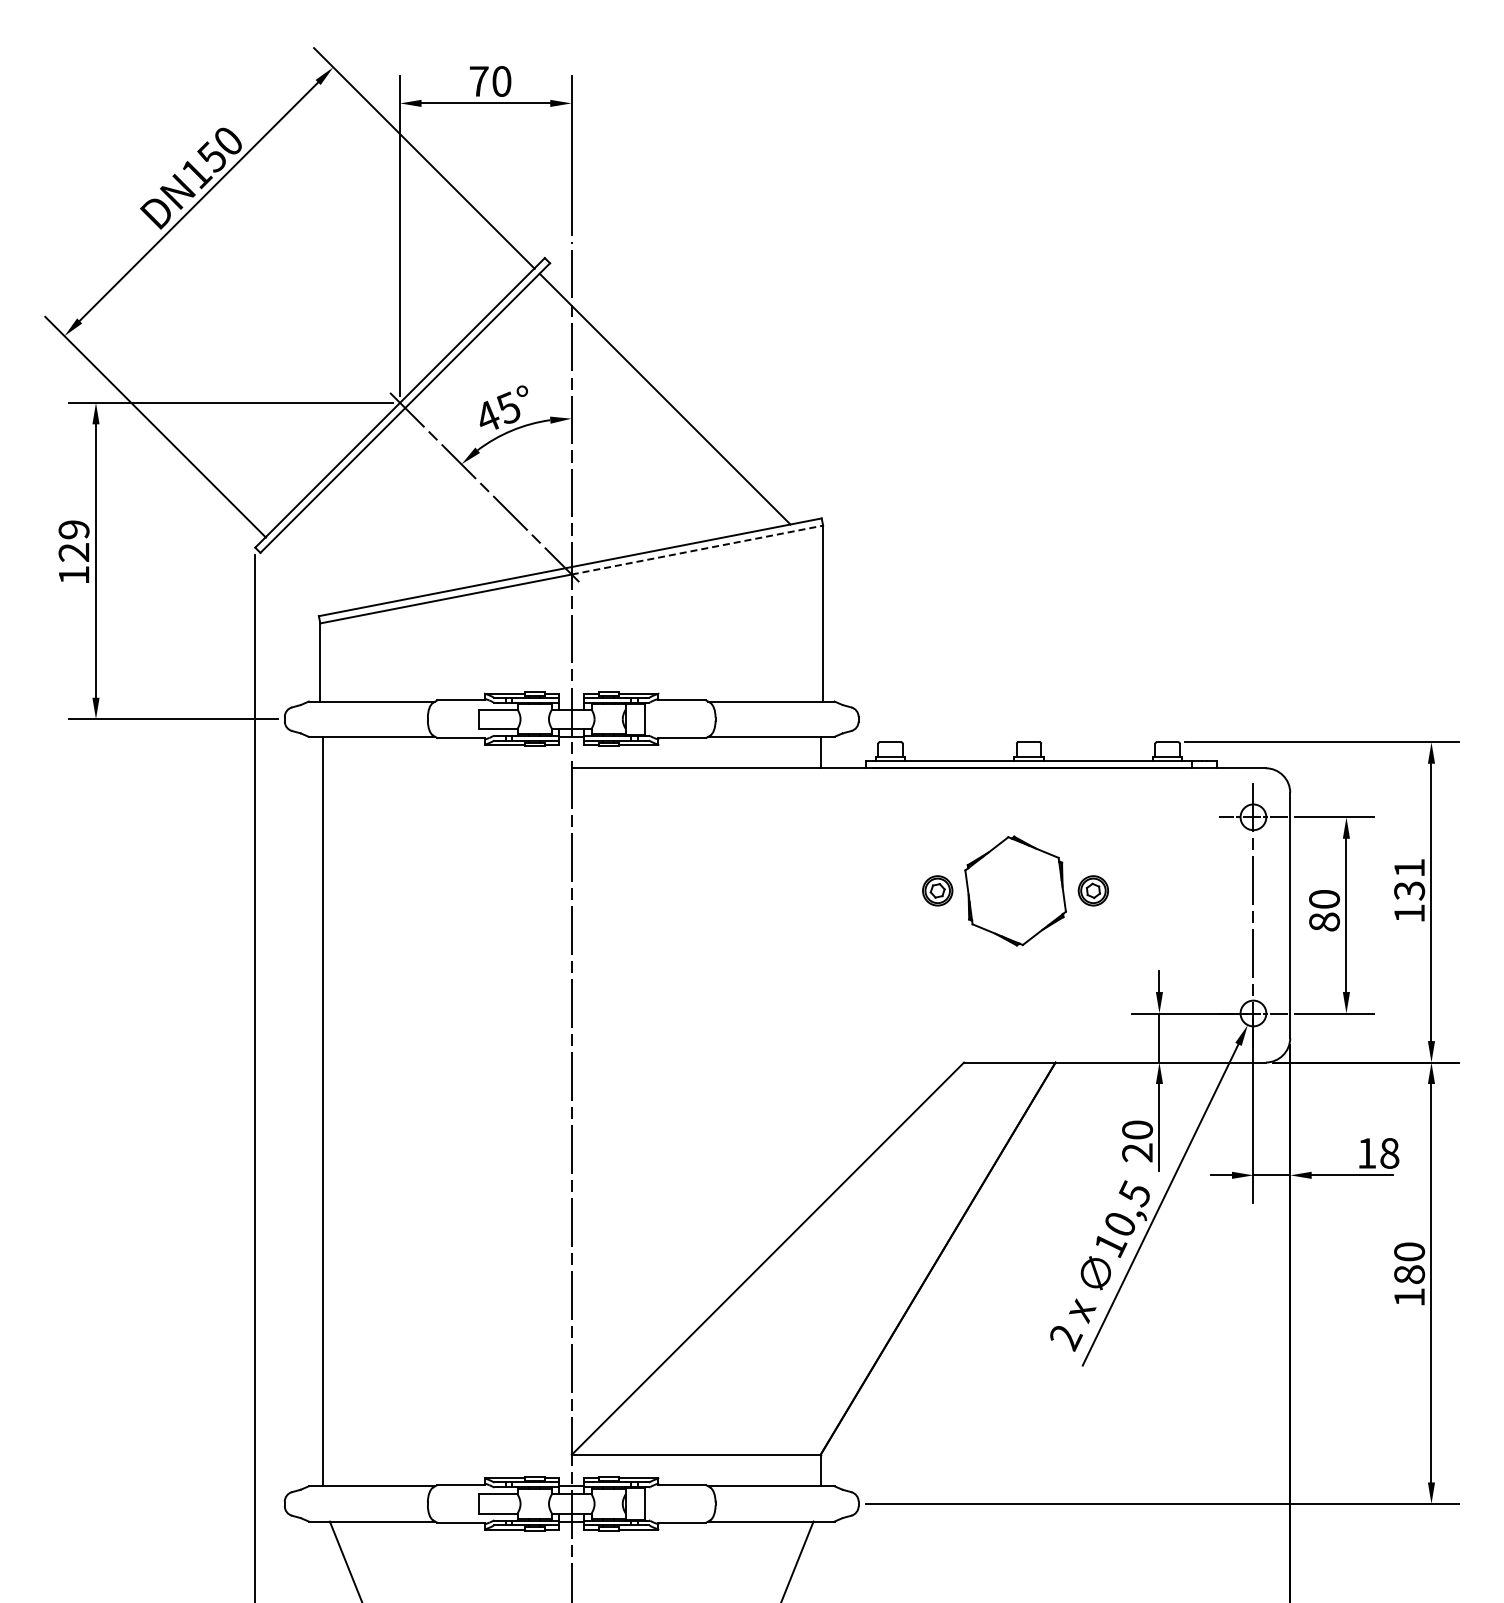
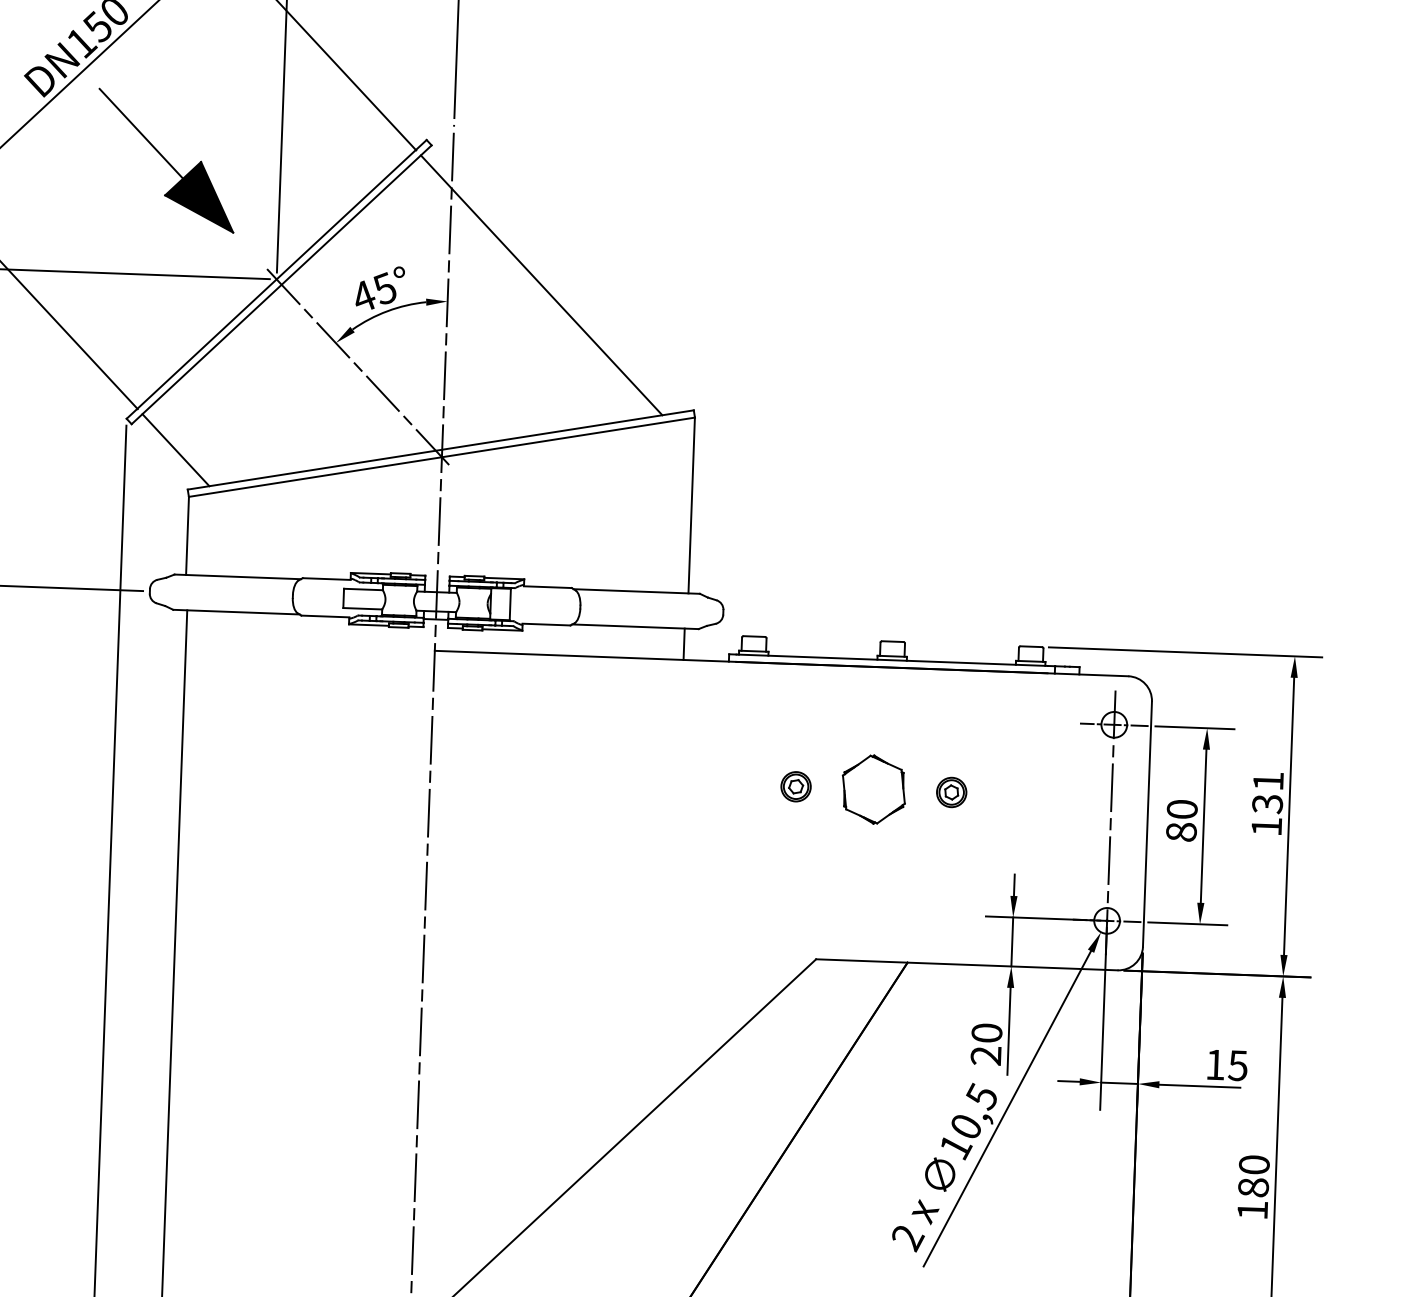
part: (285, 288) -> (166, 160), added
line: (697, 550) -> (568, 437), dashed -> solid
line: (305, 577) -> (175, 450), added
part: (1015, 890) -> (873, 789), size x0.62
text: (1389, 1153) -> (1237, 1065), 18 -> 15

